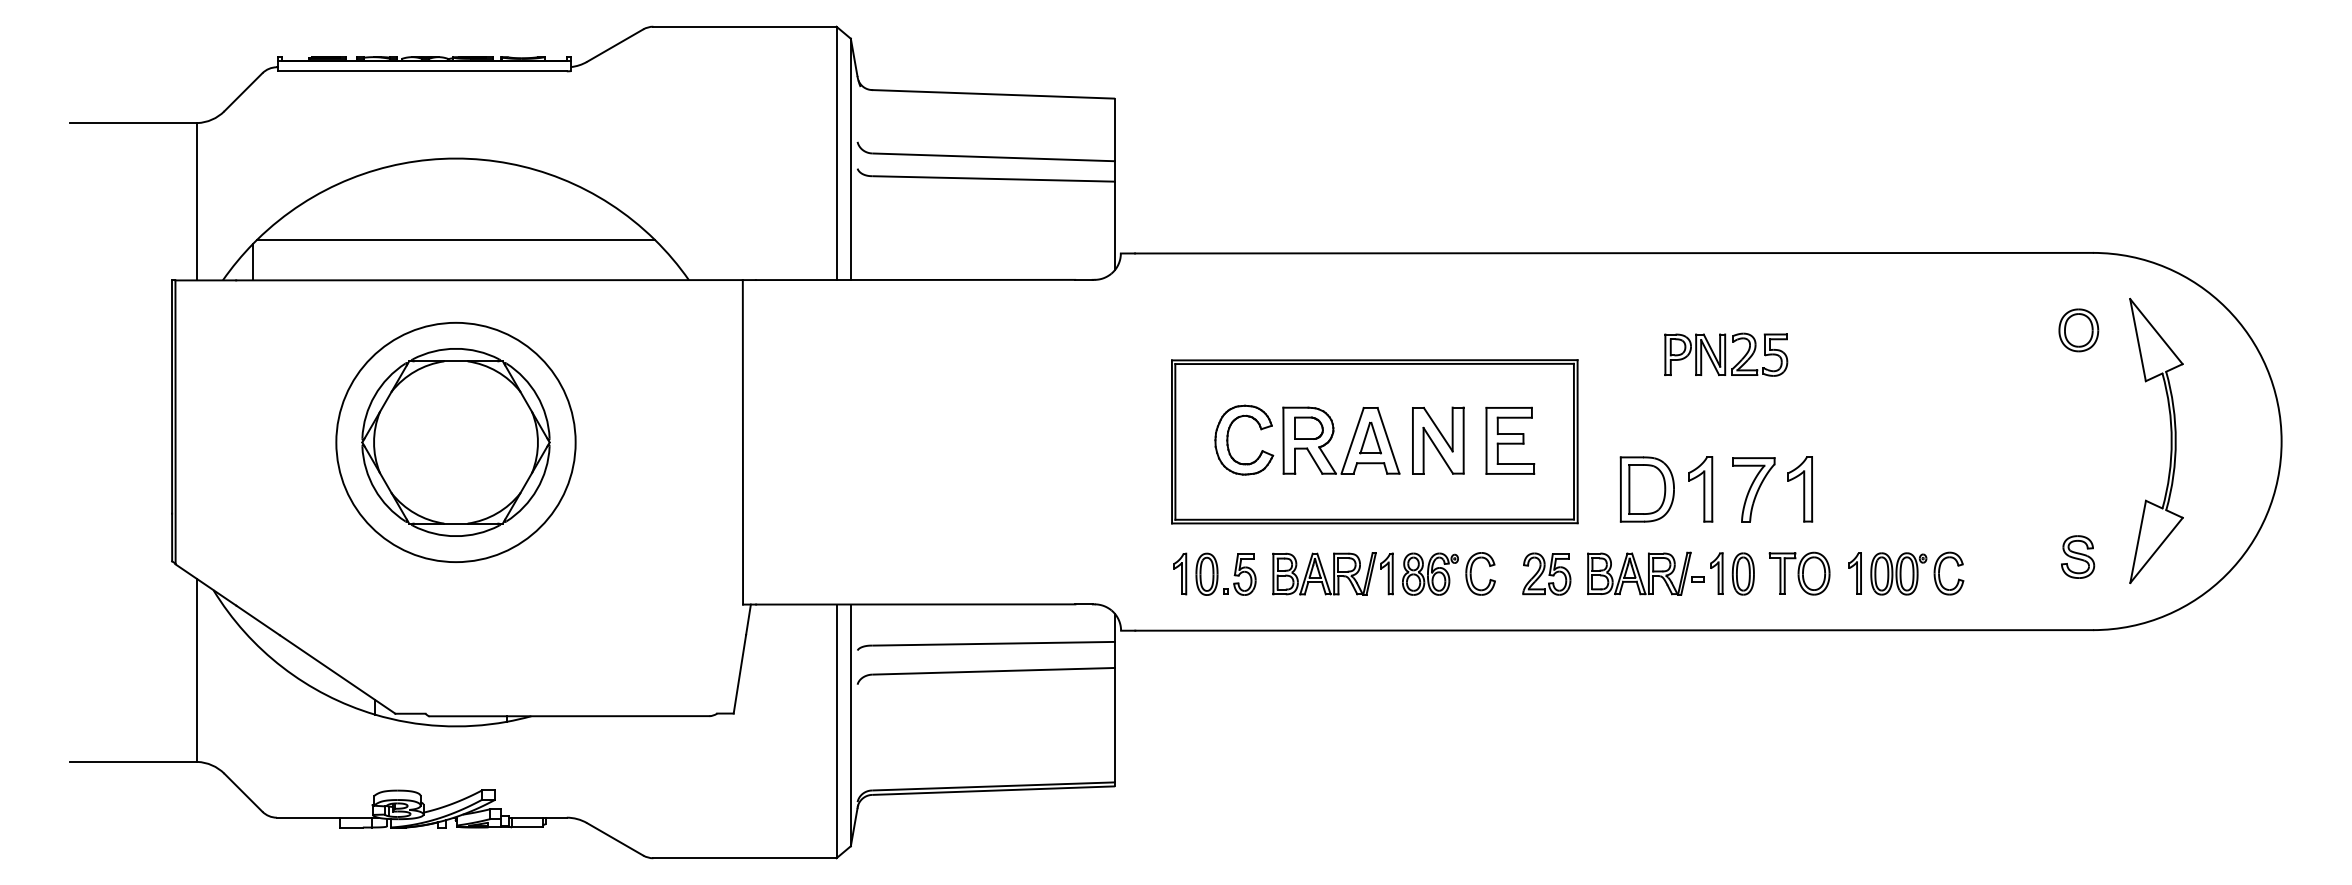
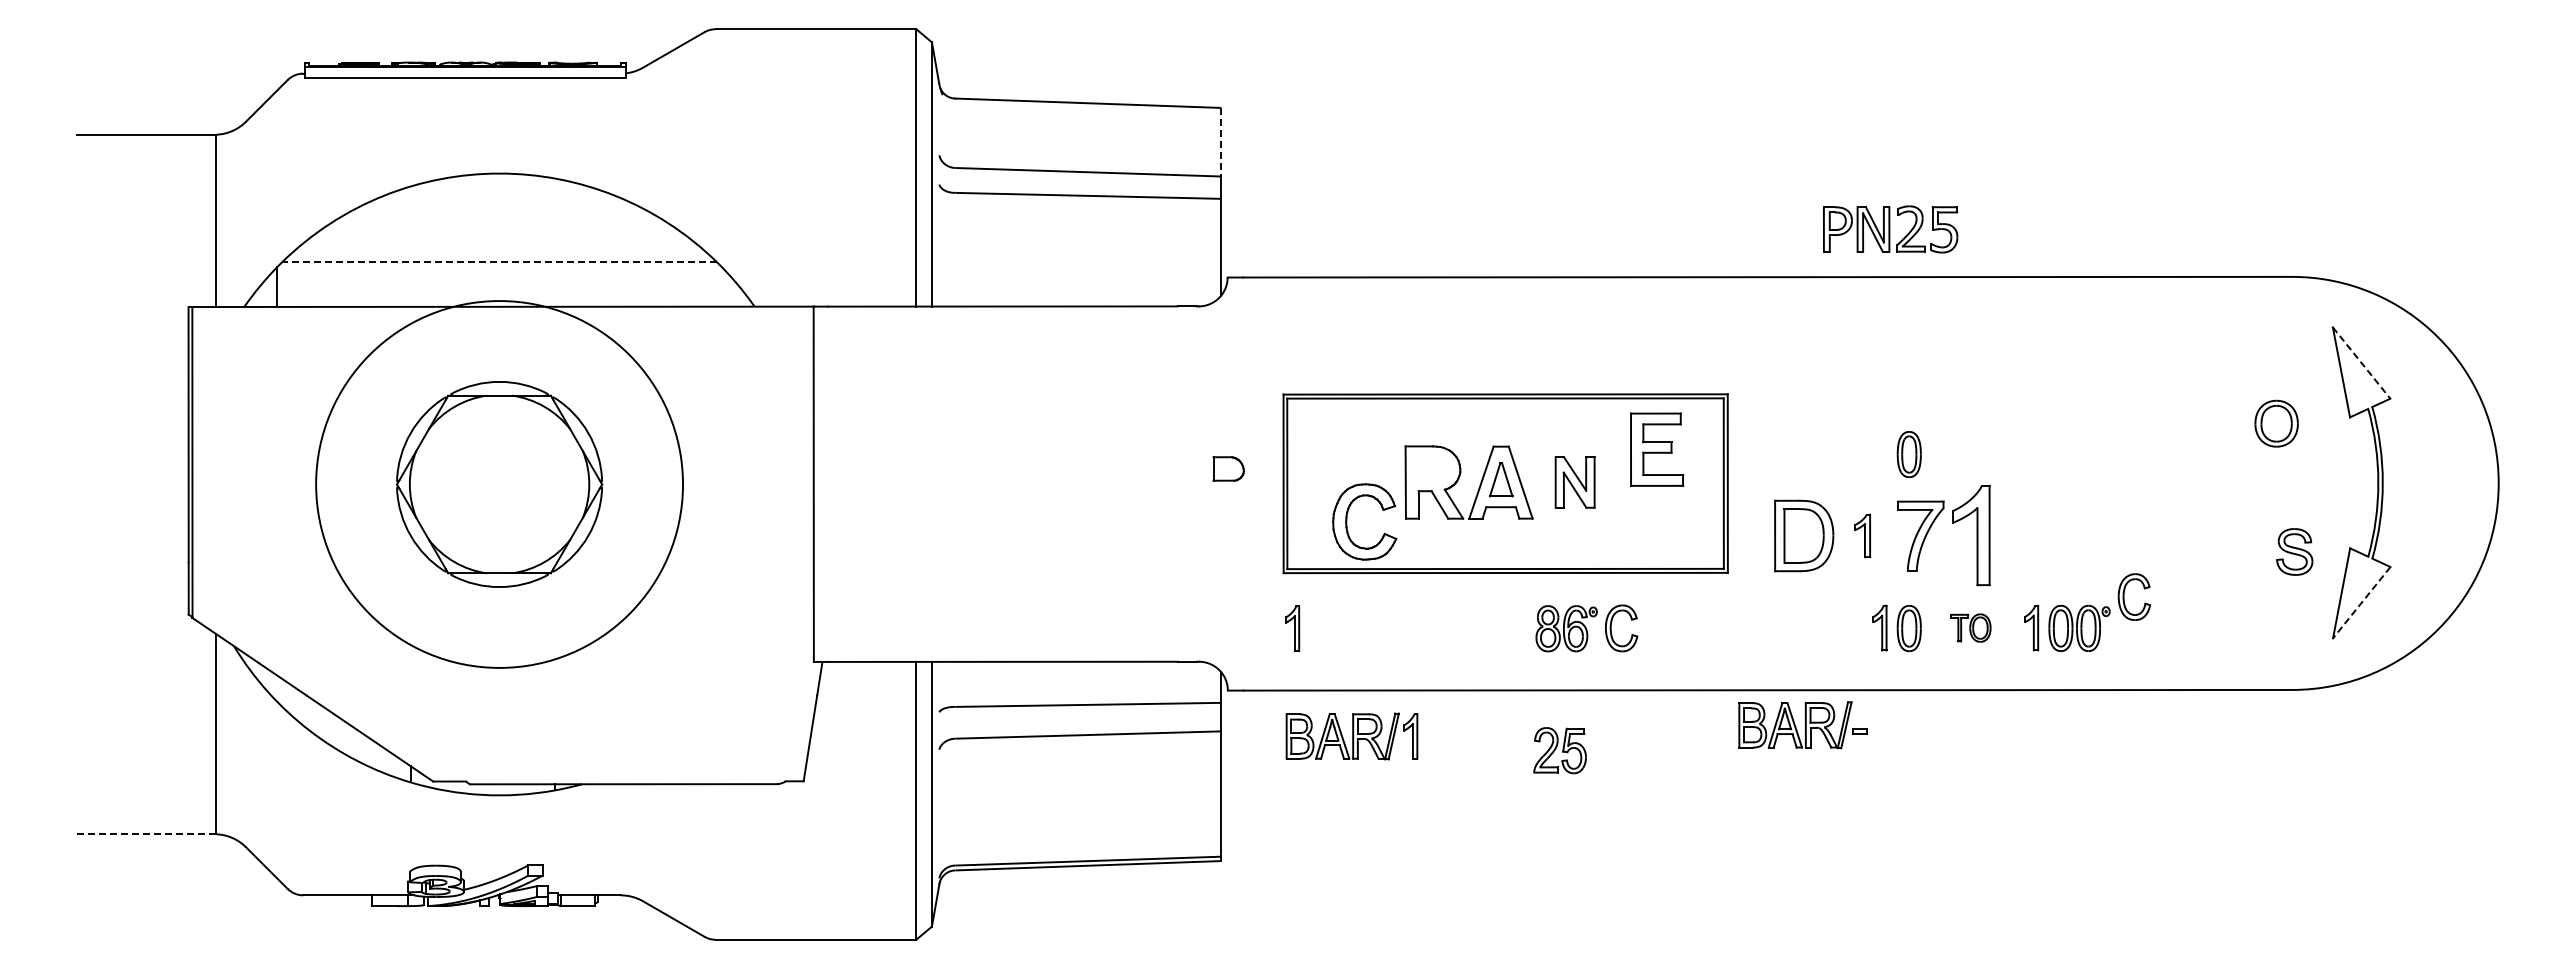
line: (1115, 130) -> (1221, 142), solid -> dashed
line: (455, 239) -> (499, 262), solid -> dashed
part: (2078, 330) -> (2276, 423), moved
line: (2156, 332) -> (2361, 363), solid -> dashed
part: (1726, 354) -> (1890, 229), moved
part: (1742, 415) -> (1908, 454), added
part: (1308, 427) -> (1228, 468), moved
part: (1228, 439) -> (1347, 521), moved
part: (1437, 440) -> (1574, 482), size x0.7
part: (1510, 440) -> (1657, 449), moved
circle: (455, 442) -> (499, 484), size x1.4
part: (1700, 489) -> (1862, 535), size x0.6
part: (1800, 489) -> (1971, 535), size x1.4
line: (2156, 550) -> (2361, 602), solid -> dashed
part: (2077, 556) -> (2294, 551), moved
part: (1799, 573) -> (1970, 627), size x0.6
part: (1939, 573) -> (2124, 596), moved
part: (1218, 574) -> (1334, 628), removed
part: (1332, 574) -> (1351, 736), moved
part: (1546, 574) -> (1559, 750), moved
part: (1645, 574) -> (1802, 725), moved
line: (133, 762) -> (146, 834), solid -> dashed

